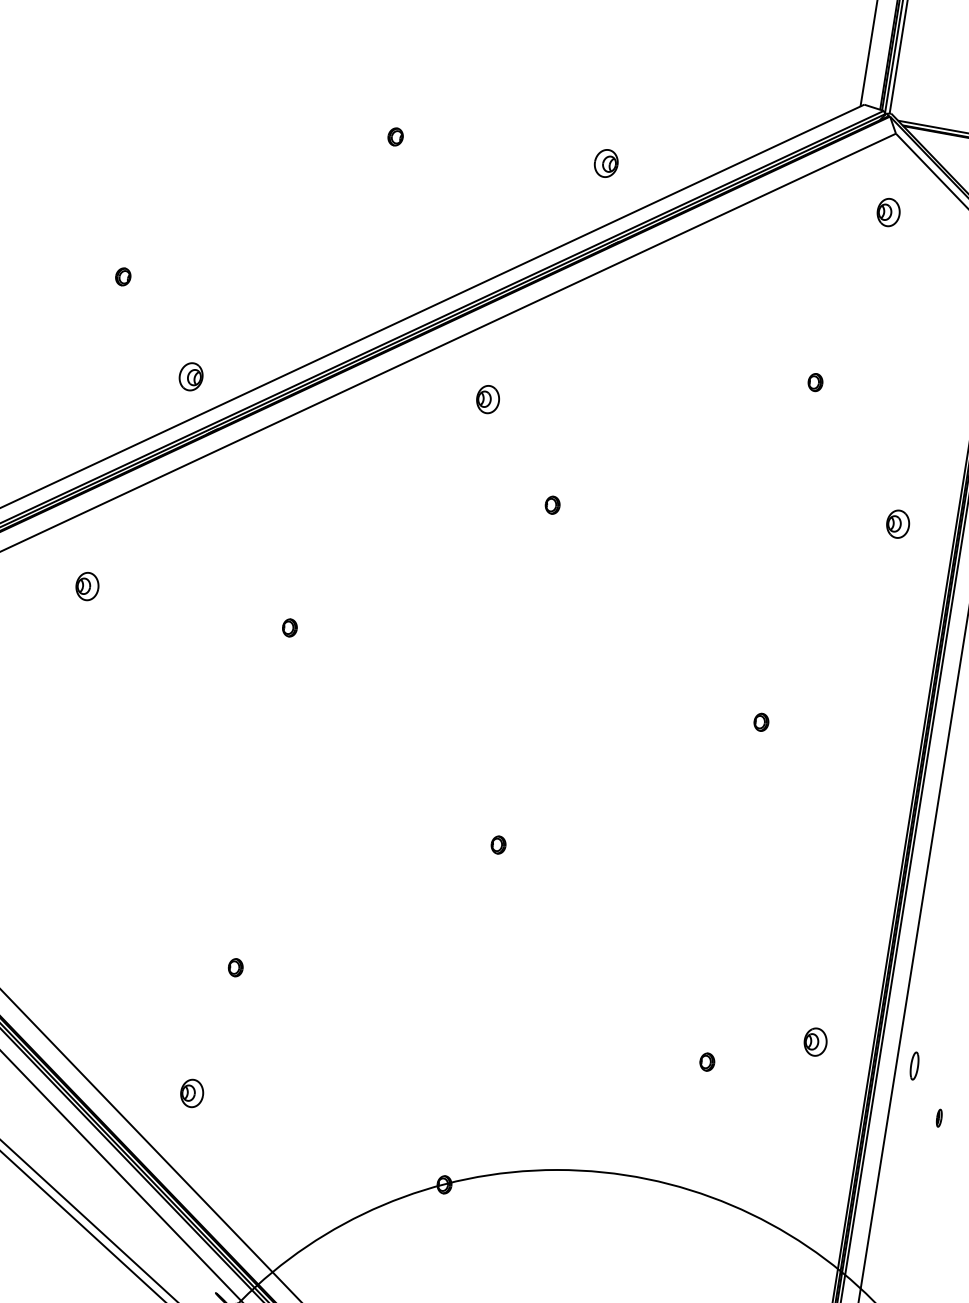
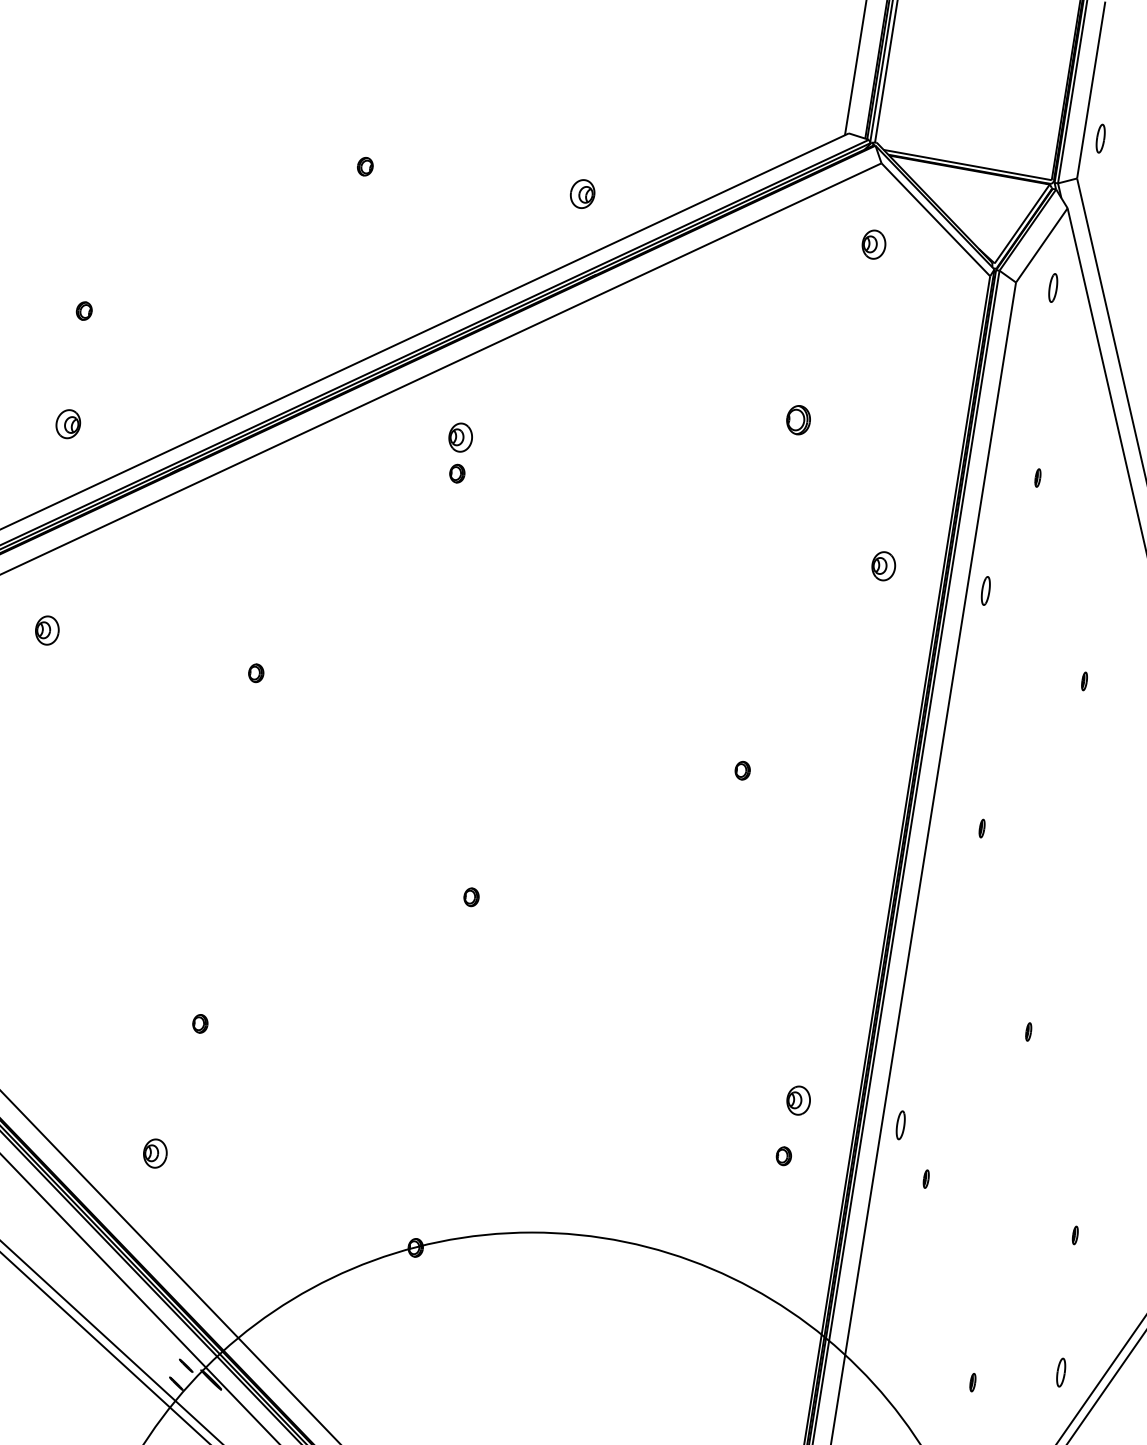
part: (191, 377) -> (68, 424), moved
part: (815, 381) -> (798, 419), size x1.6
part: (552, 505) -> (457, 473), moved
part: (706, 1062) -> (783, 1156), moved

